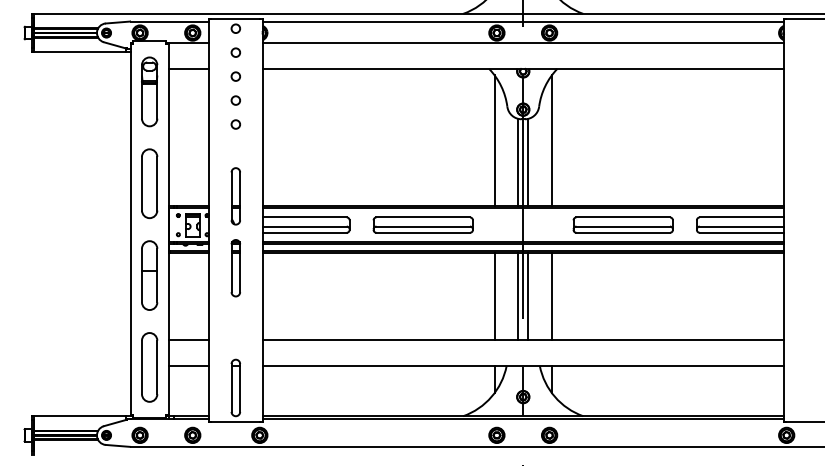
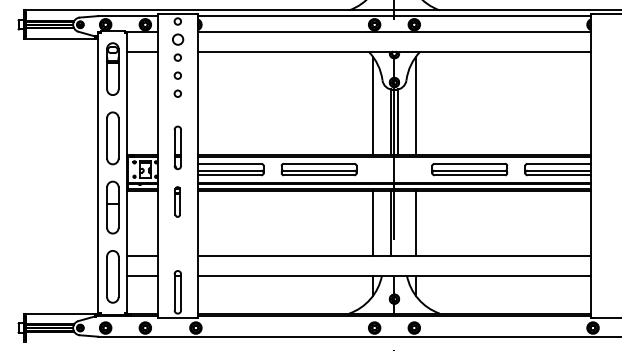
circle: (235, 52) -> (177, 39), size x1.6
part: (235, 267) -> (177, 201), size x0.7
line: (528, 296) -> (398, 223), removed

